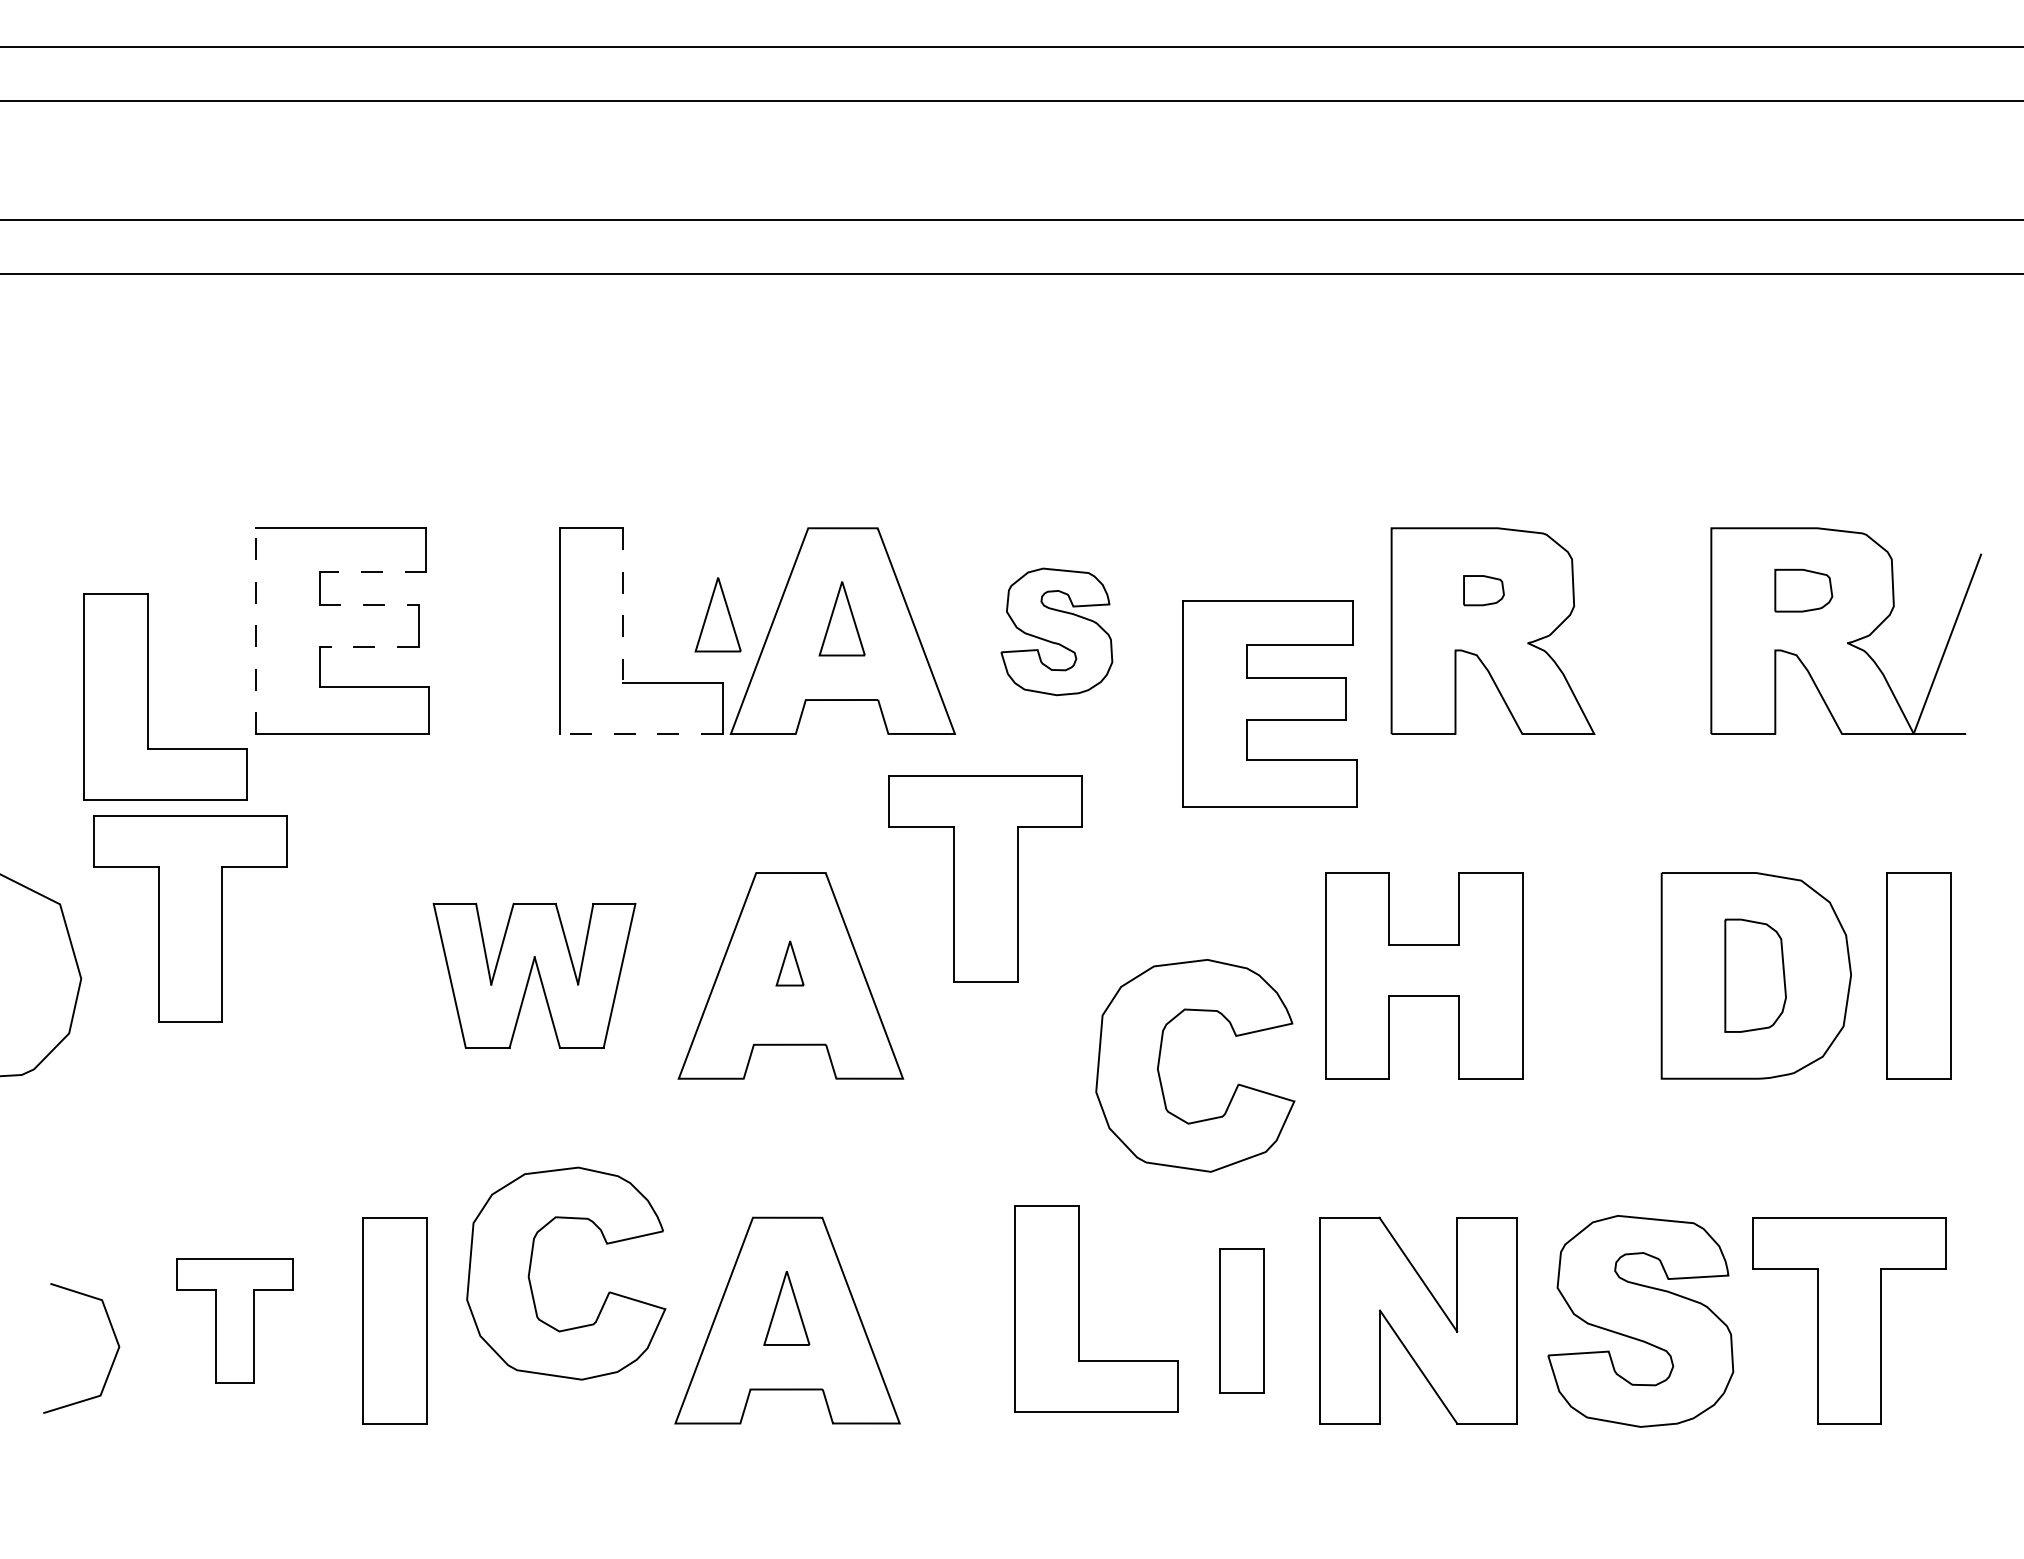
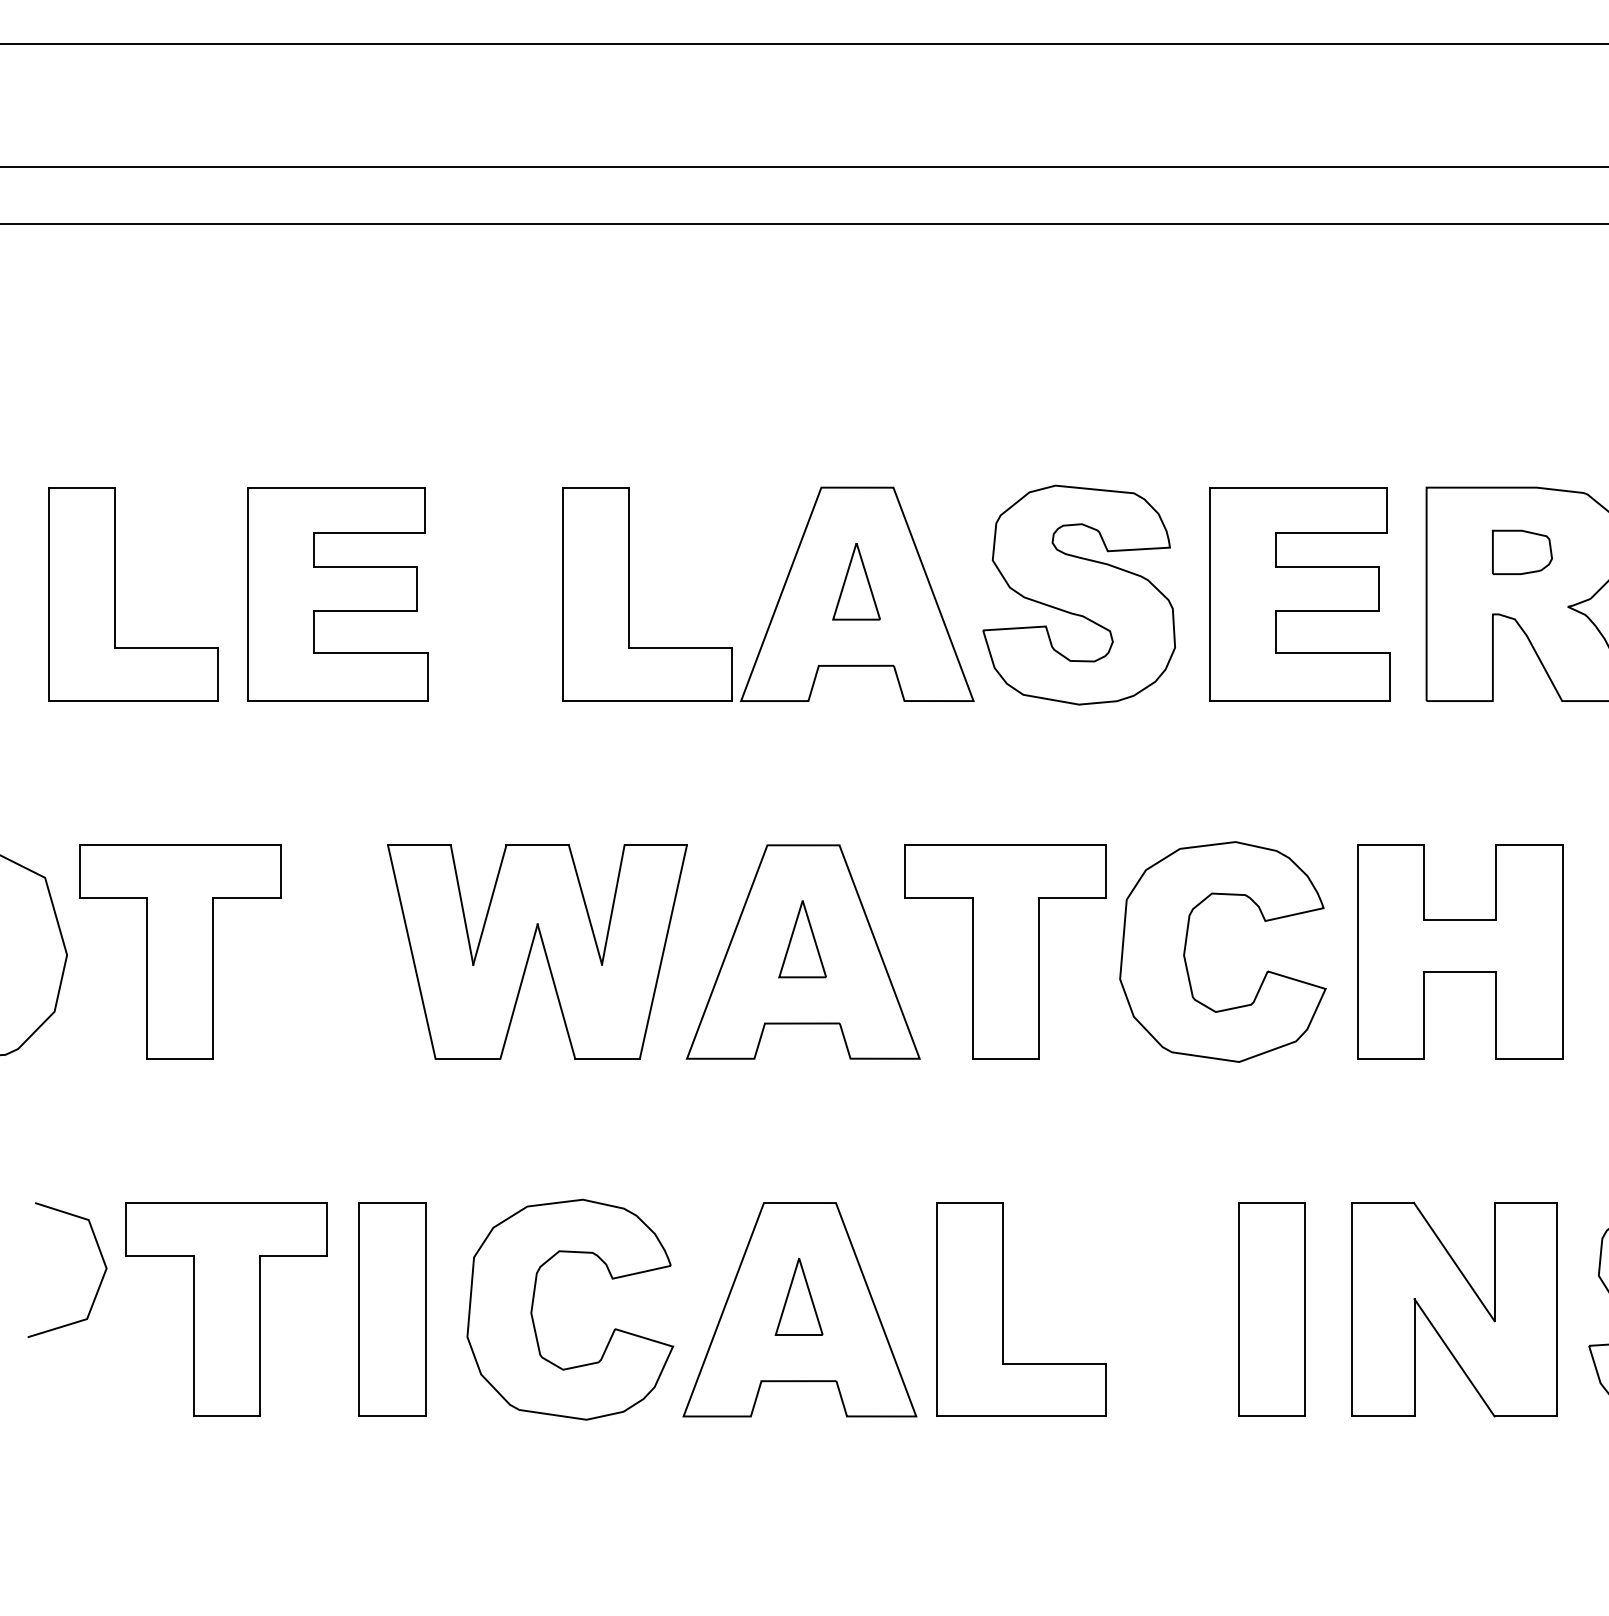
line: (372, 572) -> (369, 533), dashed -> solid
part: (1483, 590) -> (1521, 552), size x1.43
line: (369, 604) -> (366, 566), dashed -> solid
line: (623, 606) -> (629, 568), dashed -> solid
part: (717, 614) -> (727, 577), removed
line: (255, 631) -> (247, 594), dashed -> solid
part: (1056, 631) -> (1078, 594), size x1.67
line: (369, 646) -> (366, 610), dashed -> solid
part: (148, 696) -> (116, 593), moved
part: (1269, 703) -> (1299, 593), moved
line: (640, 734) -> (647, 701), dashed -> solid
part: (985, 878) -> (1005, 951), moved
part: (190, 918) -> (180, 951), moved
part: (789, 963) -> (801, 939), size x1.67
part: (534, 975) -> (537, 951), size x1.43
part: (1160, 1058) -> (1186, 944), moved
part: (531, 1265) -> (534, 1301), moved
part: (1079, 1308) -> (1004, 1309), moved
part: (234, 1320) -> (226, 1309), size x1.67
part: (1241, 1320) -> (1270, 1309), size x1.43
curve: (113, 1358) -> (100, 1280), moved

